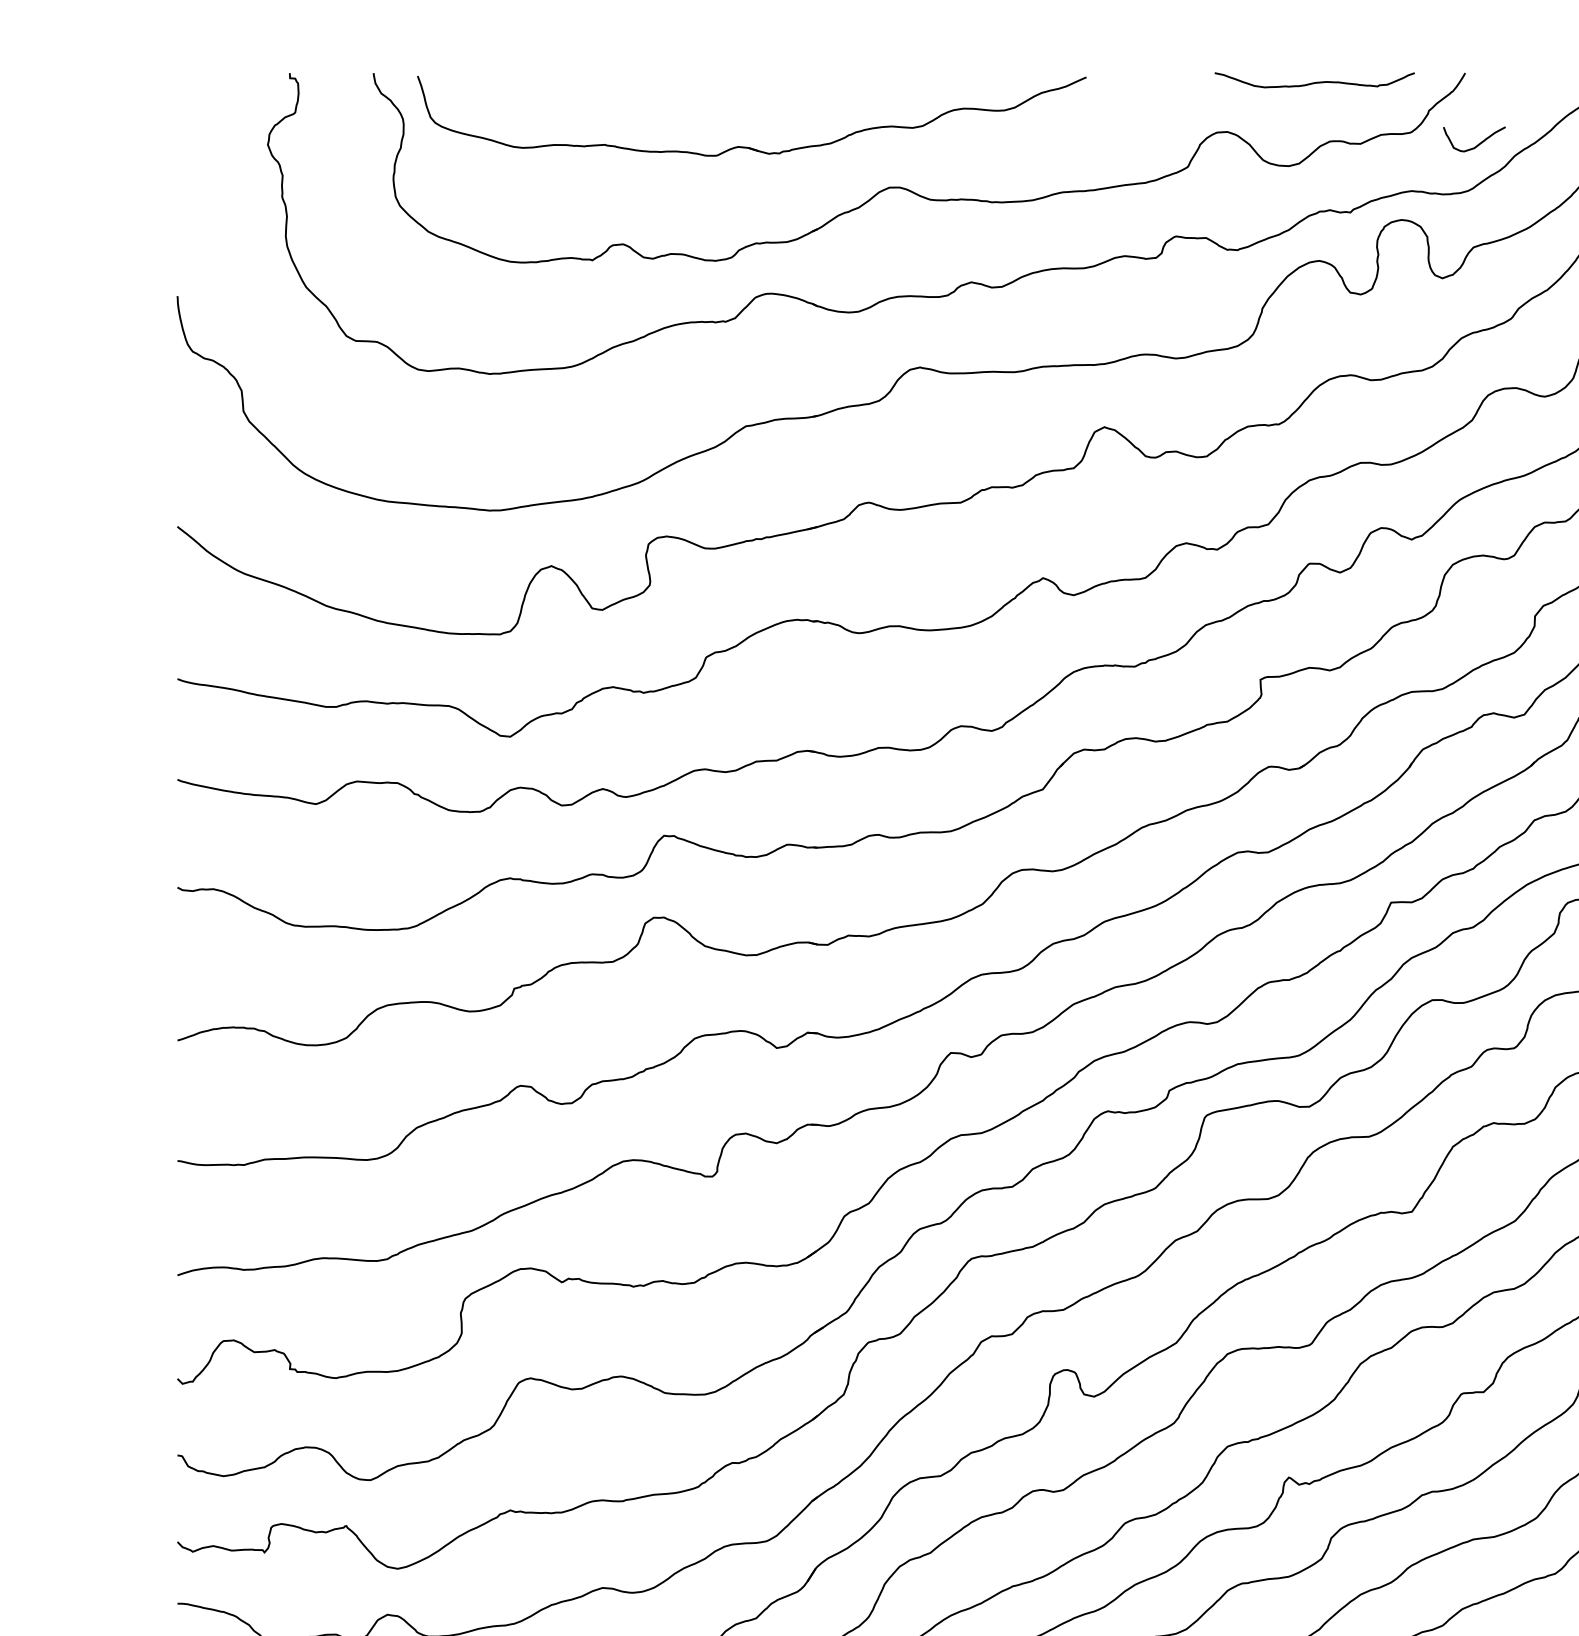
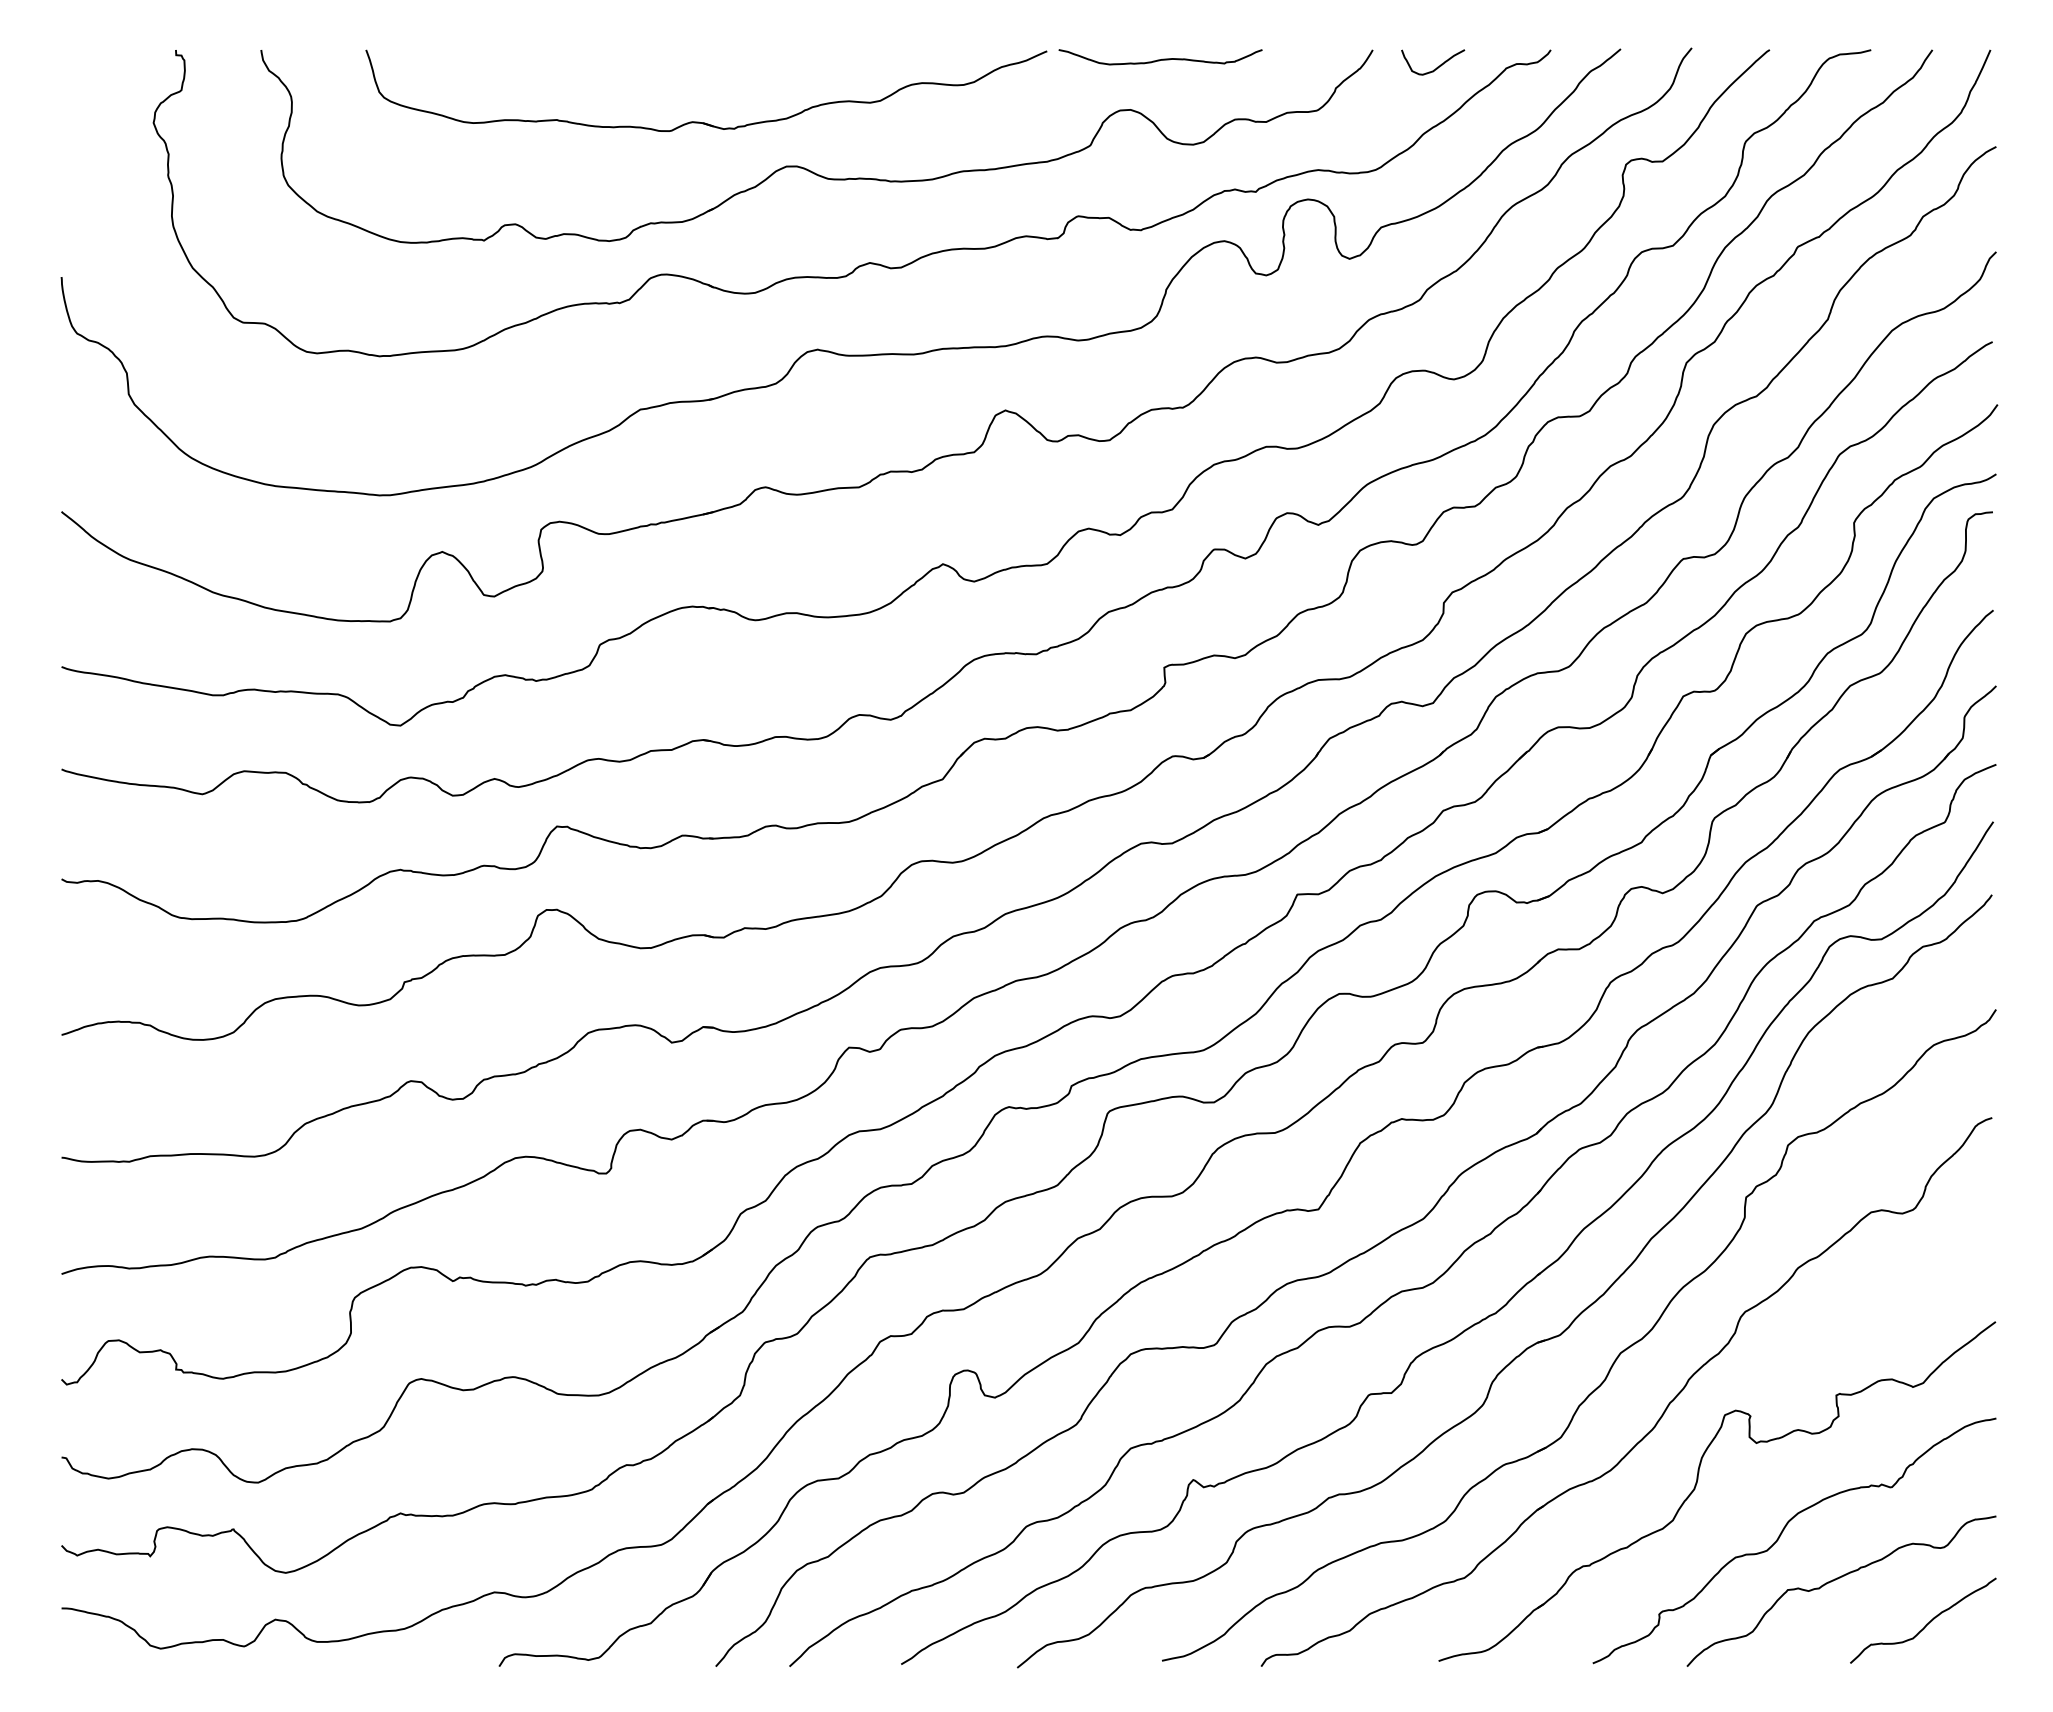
curve: (1314, 82) -> (1160, 59), moved
curve: (1478, 143) -> (1437, 66), moved
part: (745, 146) -> (699, 121), moved

